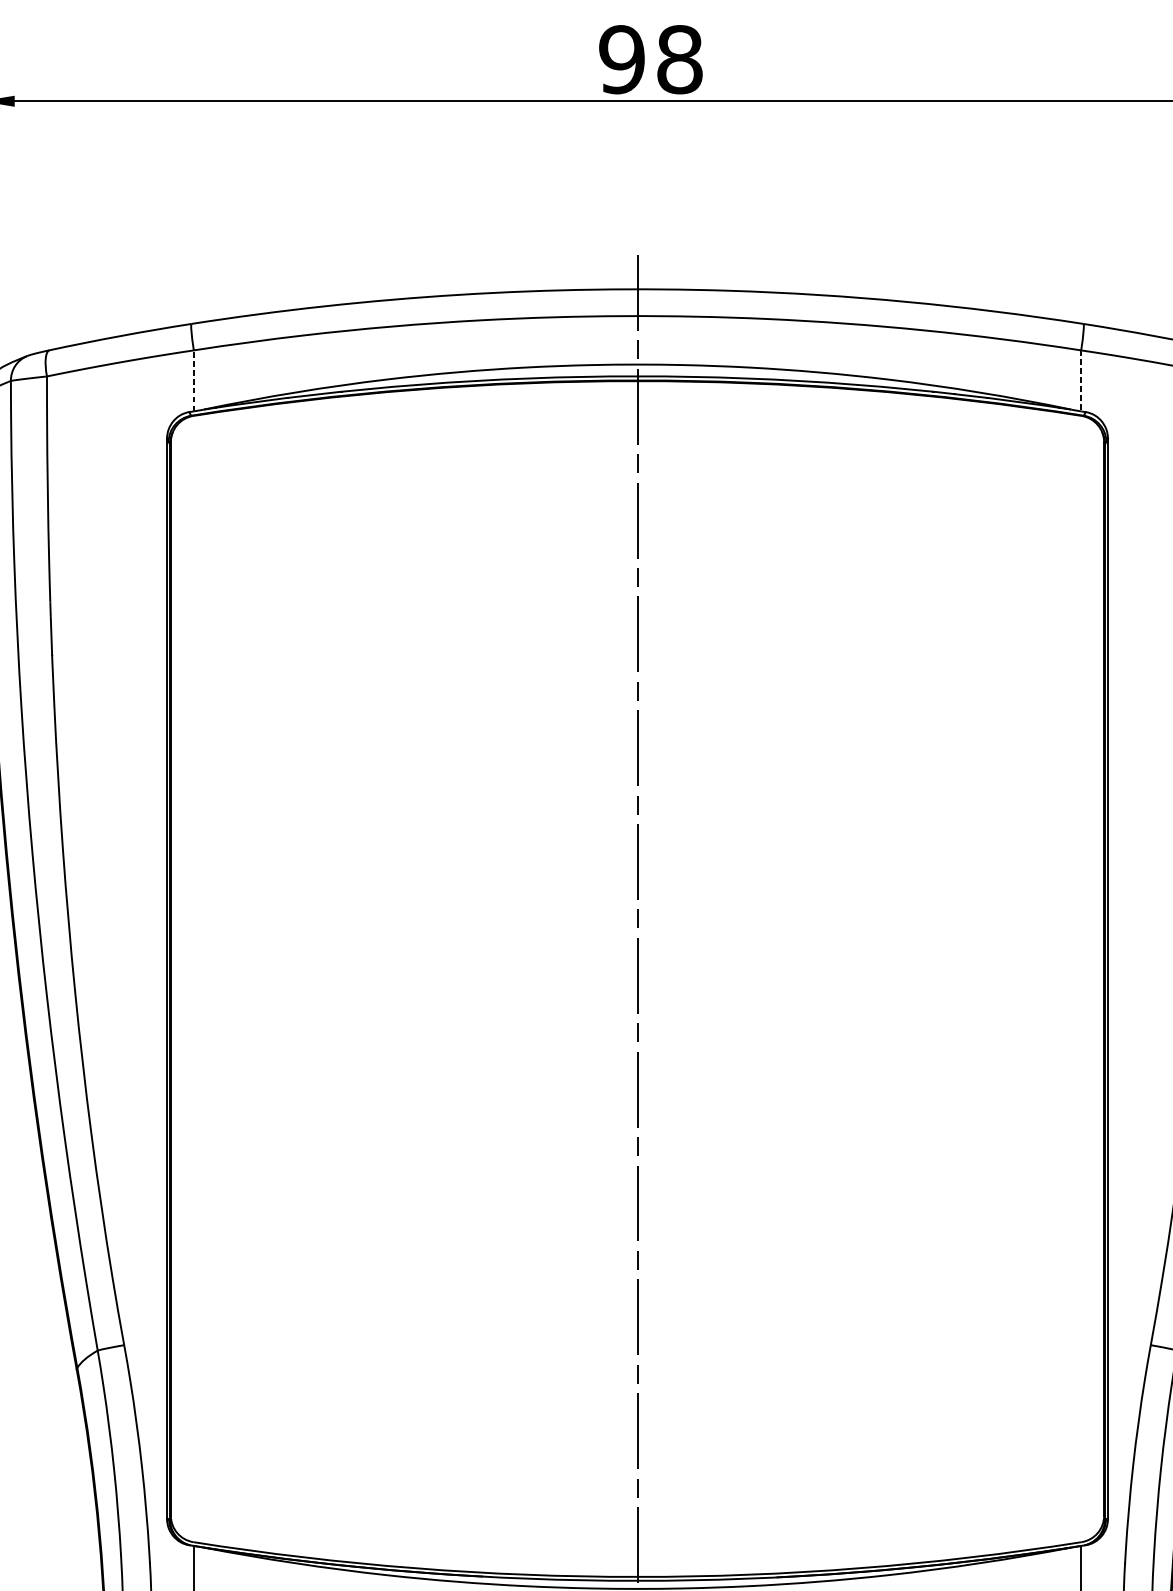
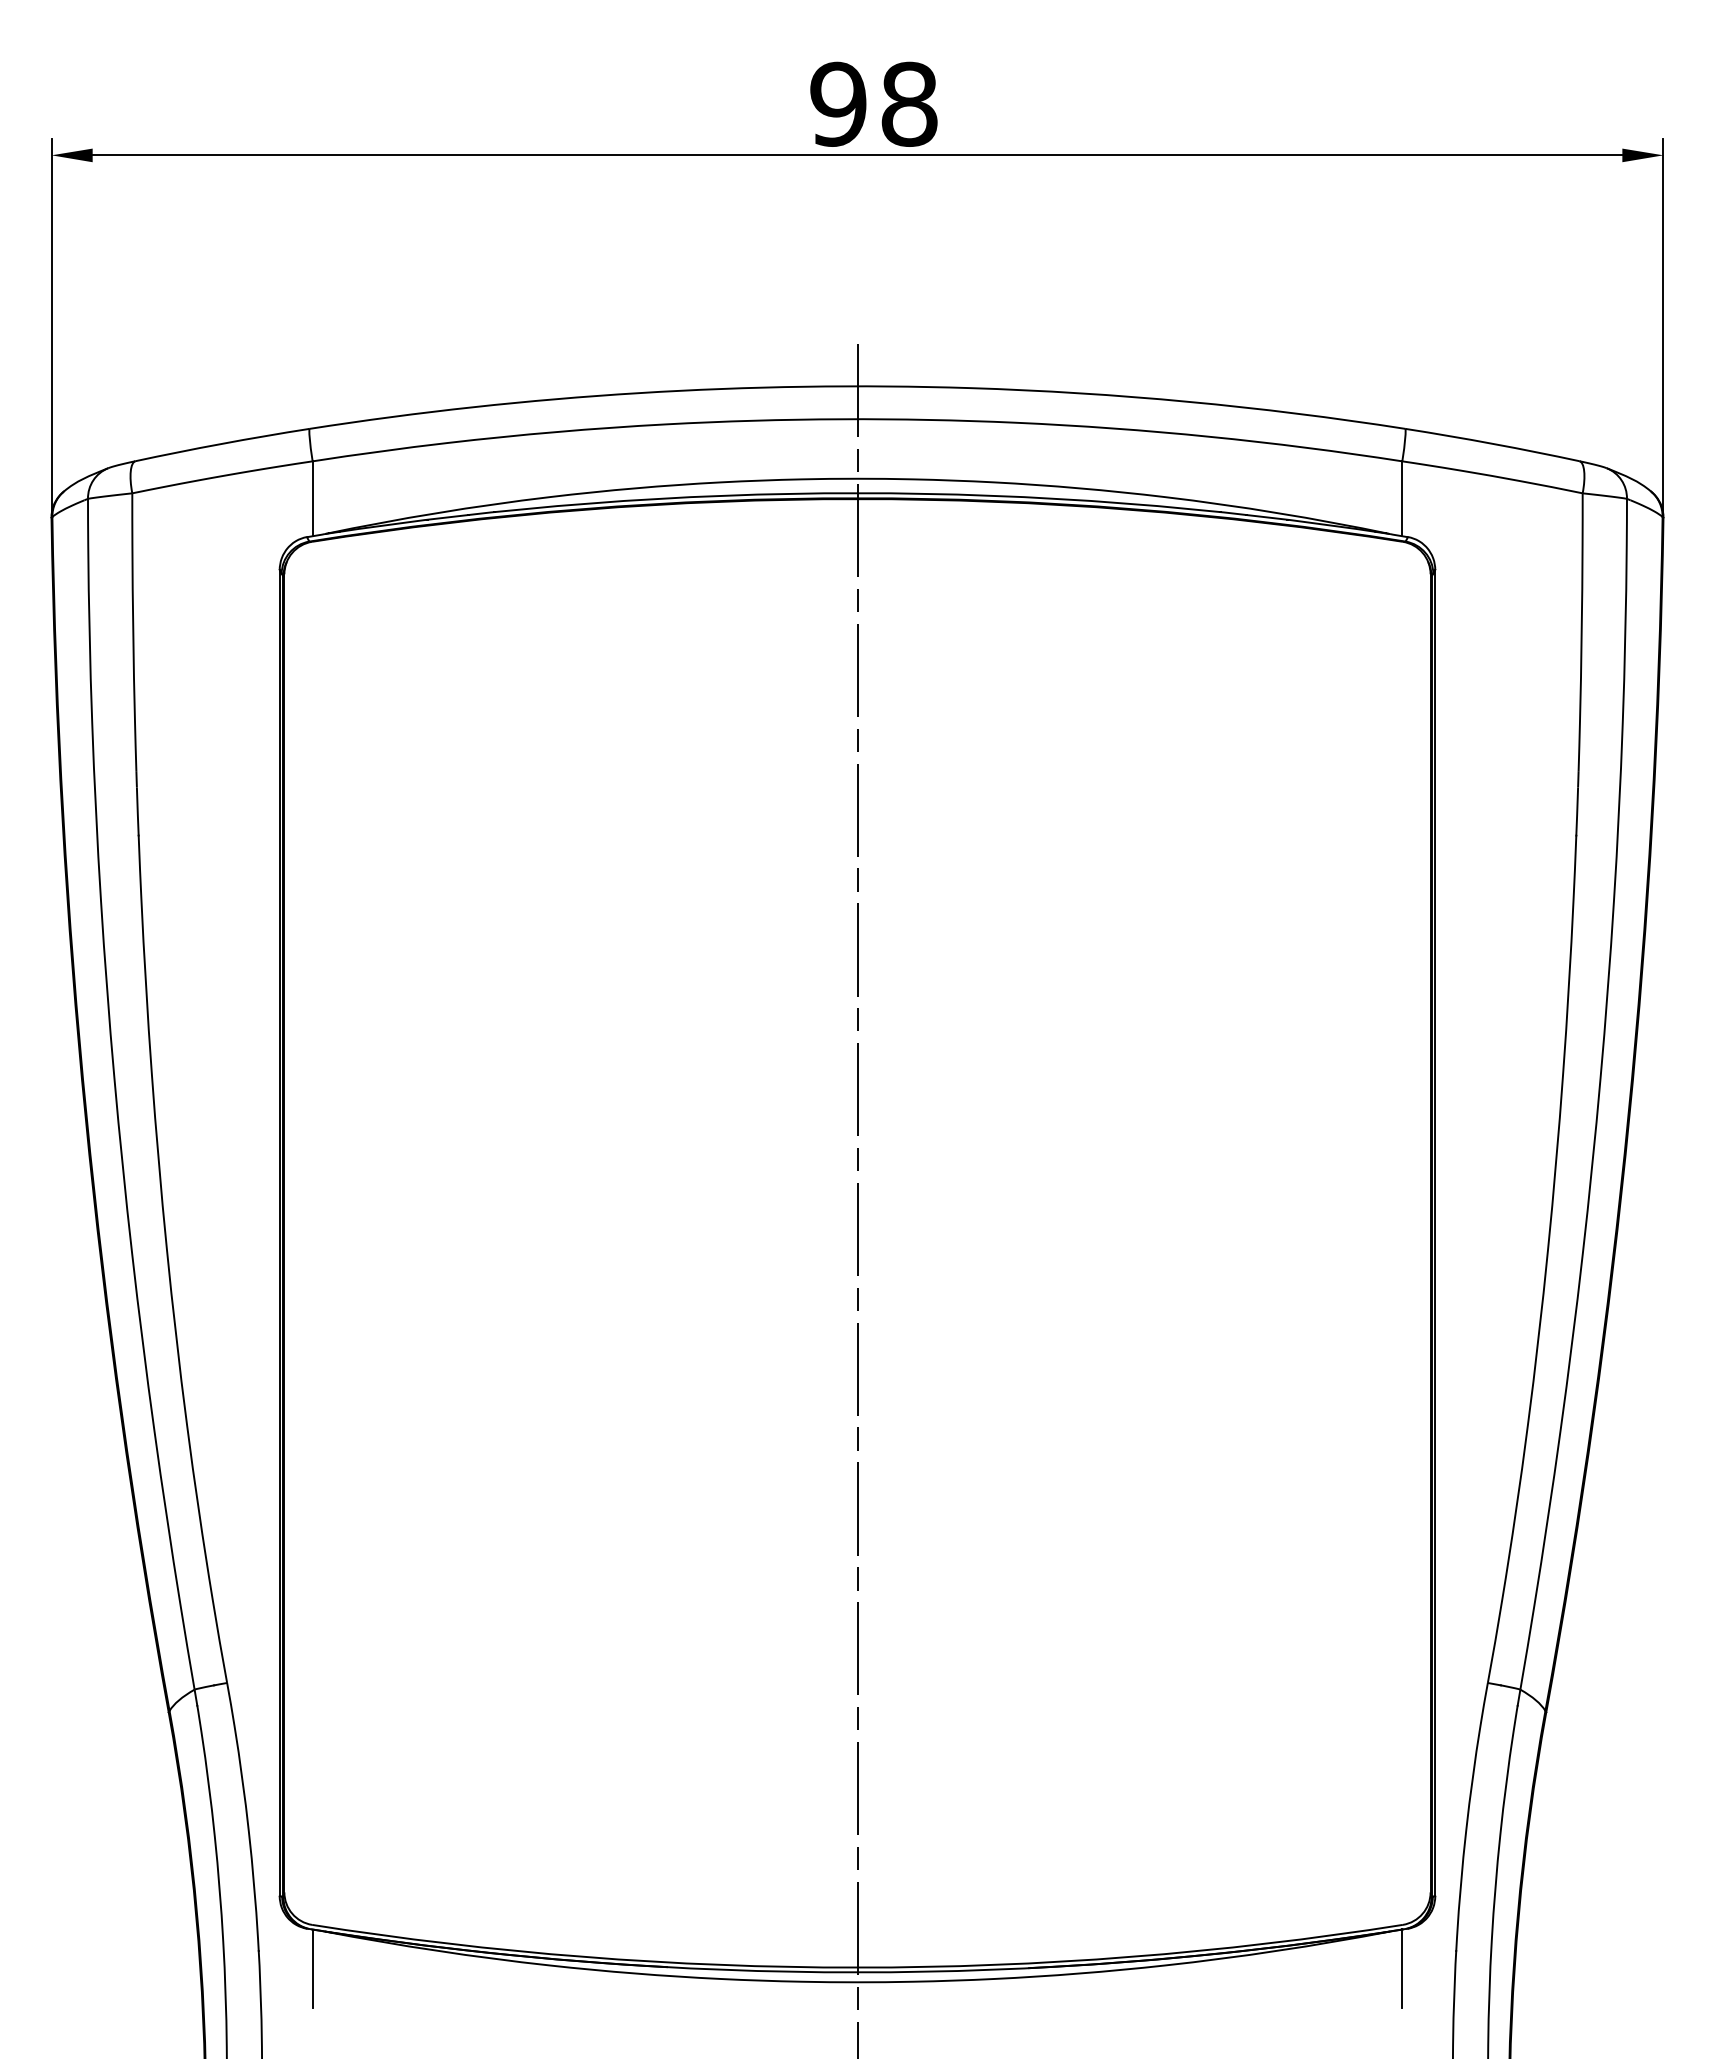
line: (193, 380) -> (312, 498), dashed -> solid
line: (1081, 381) -> (1402, 499), dashed -> solid

